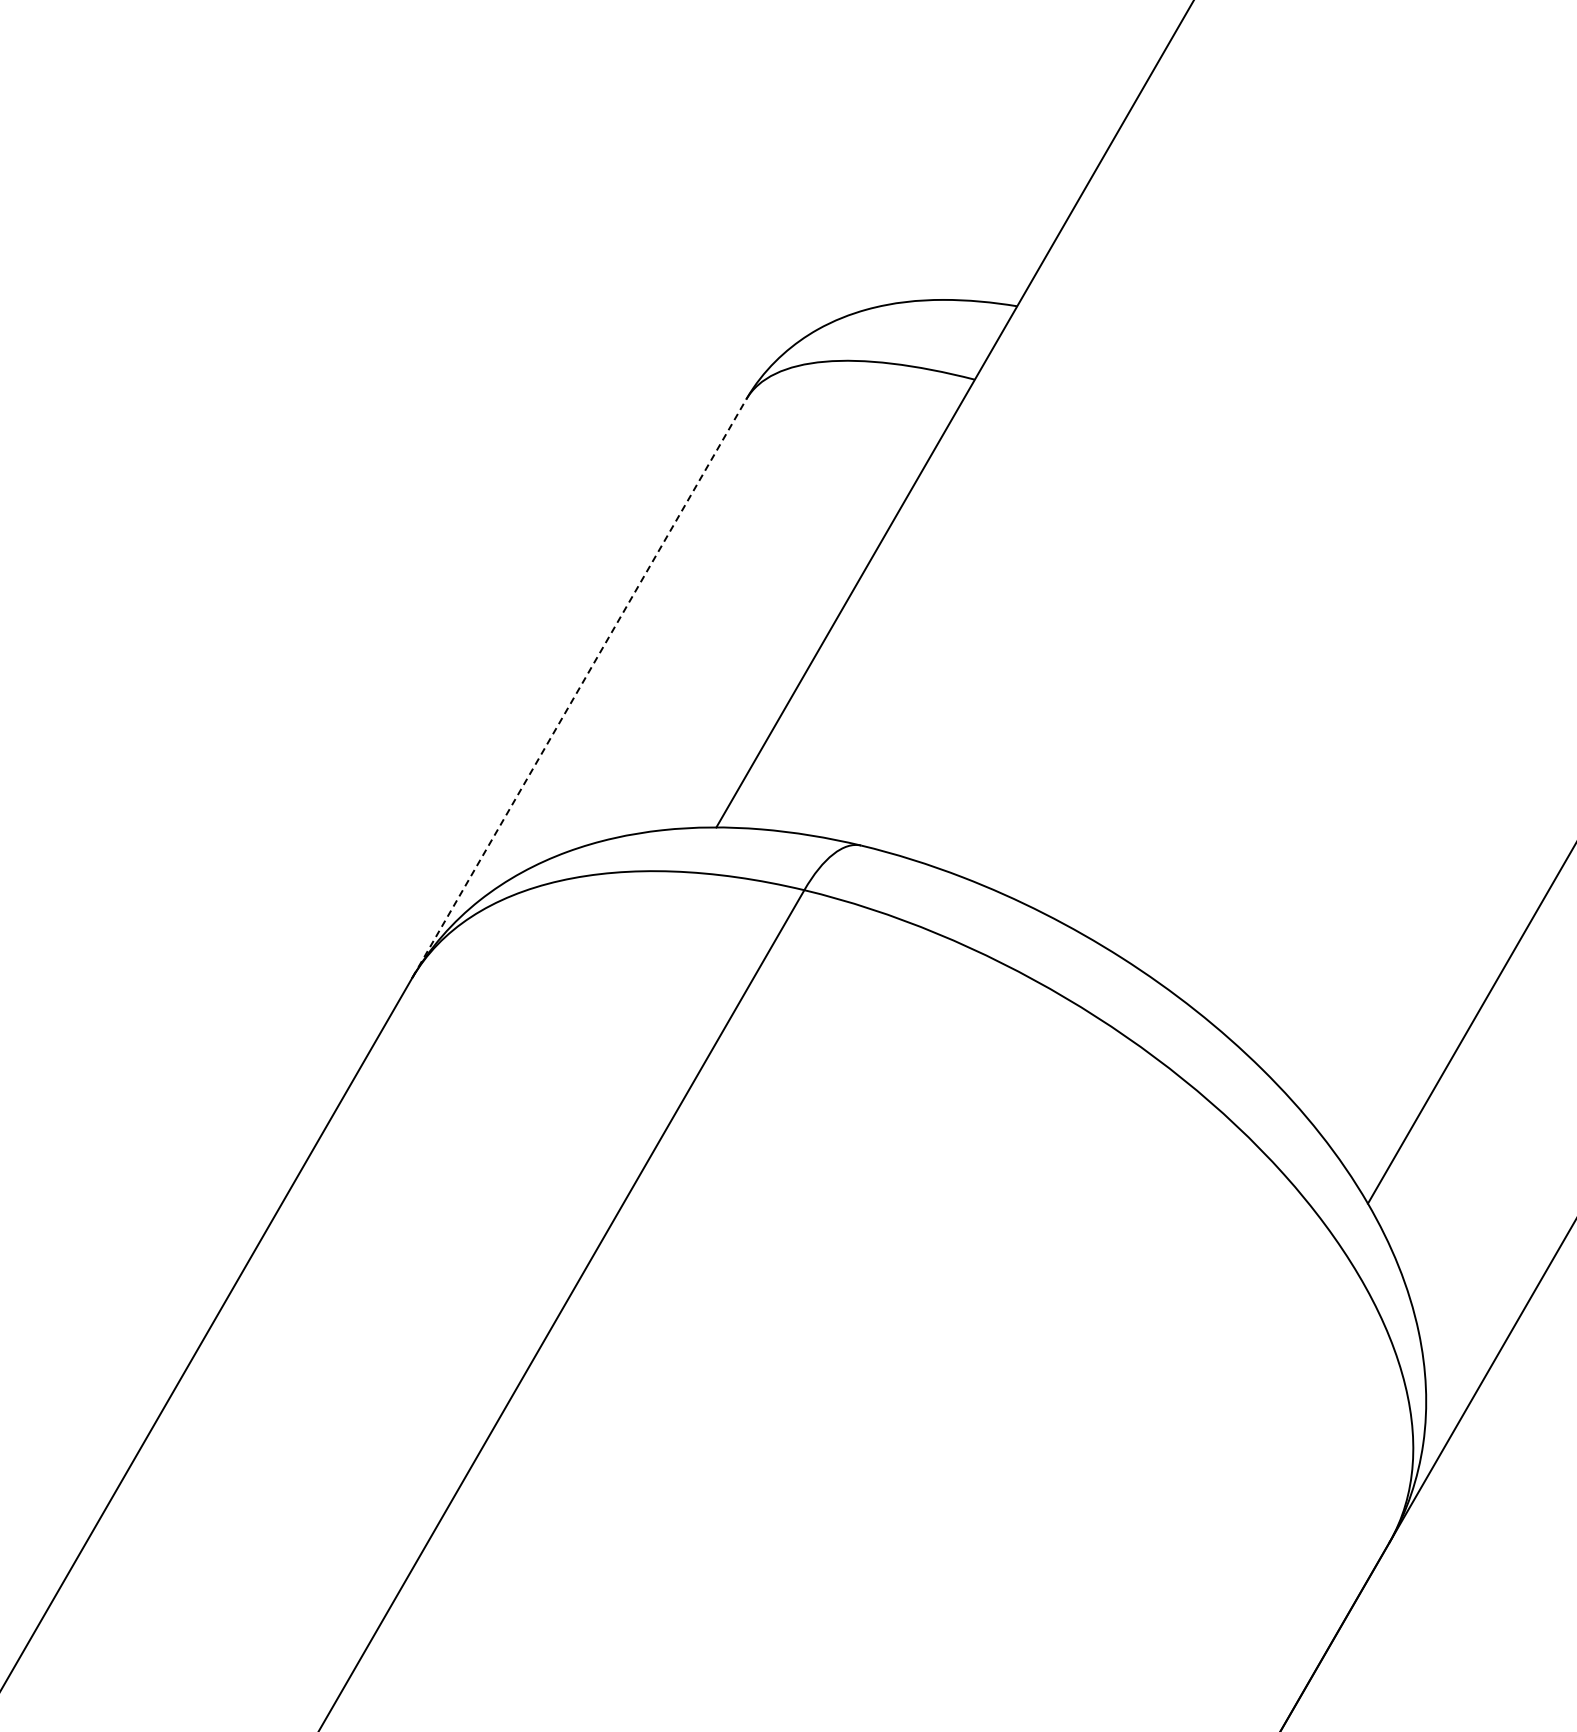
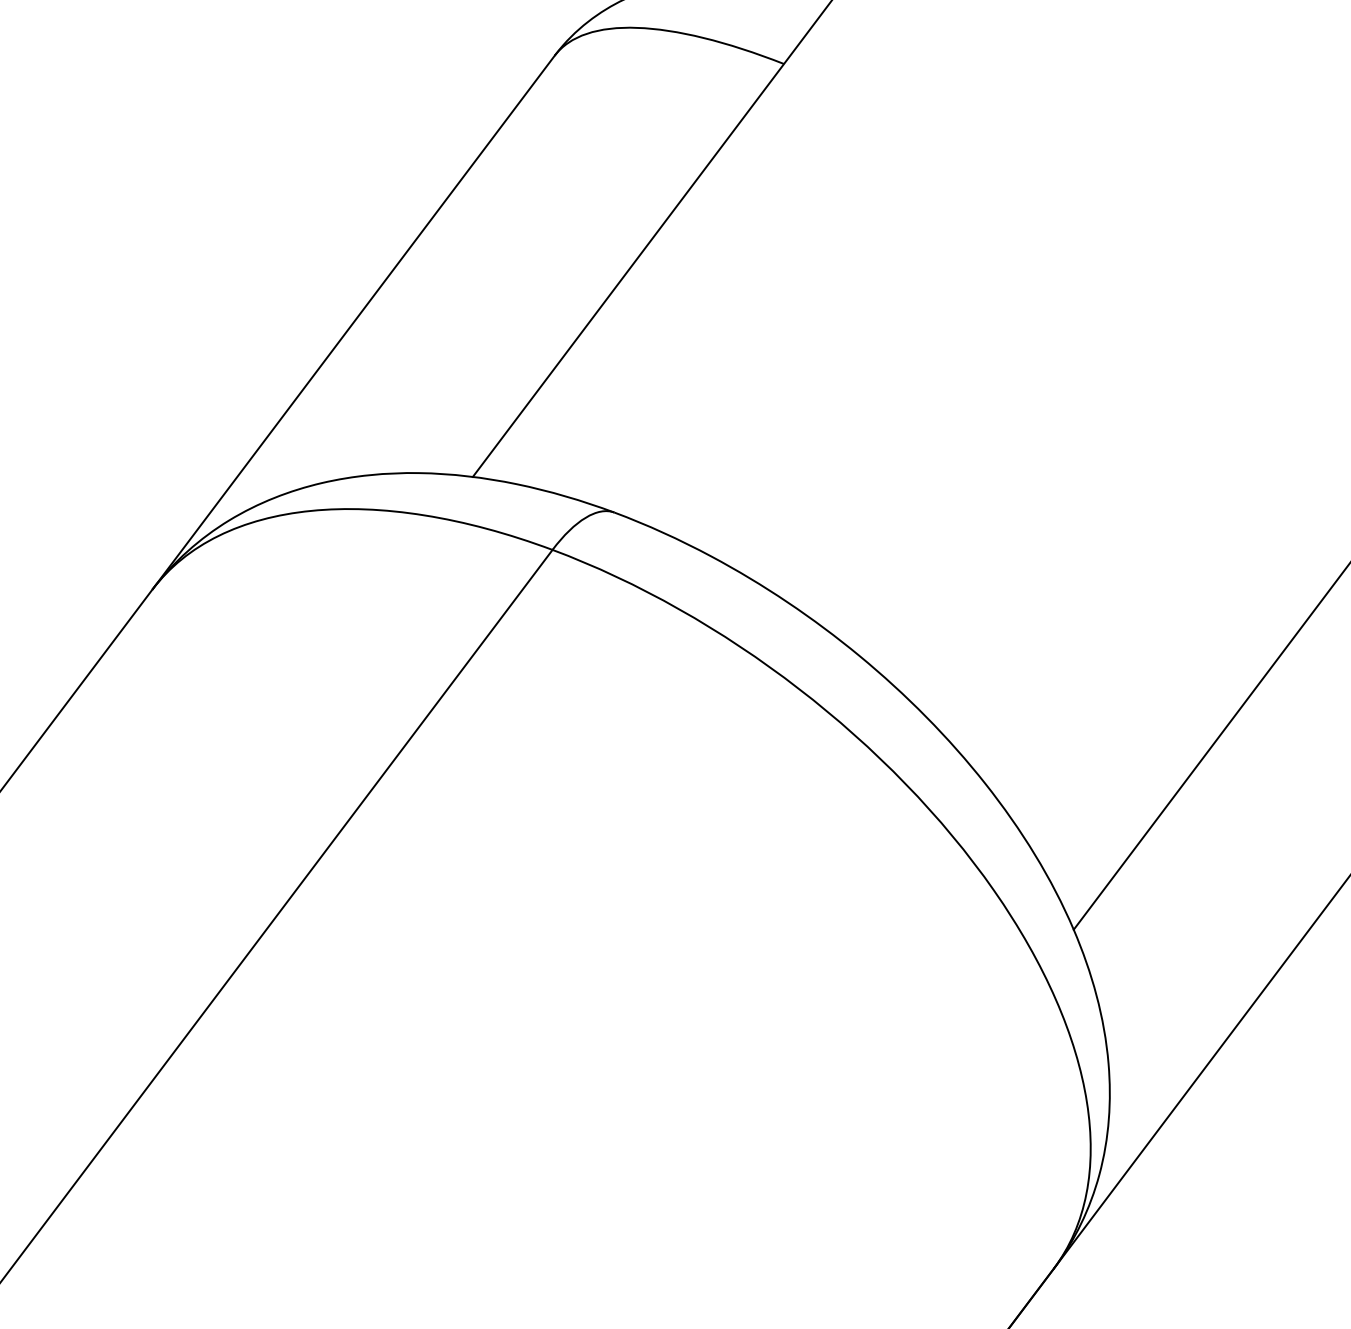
line: (579, 688) -> (353, 322), dashed -> solid

